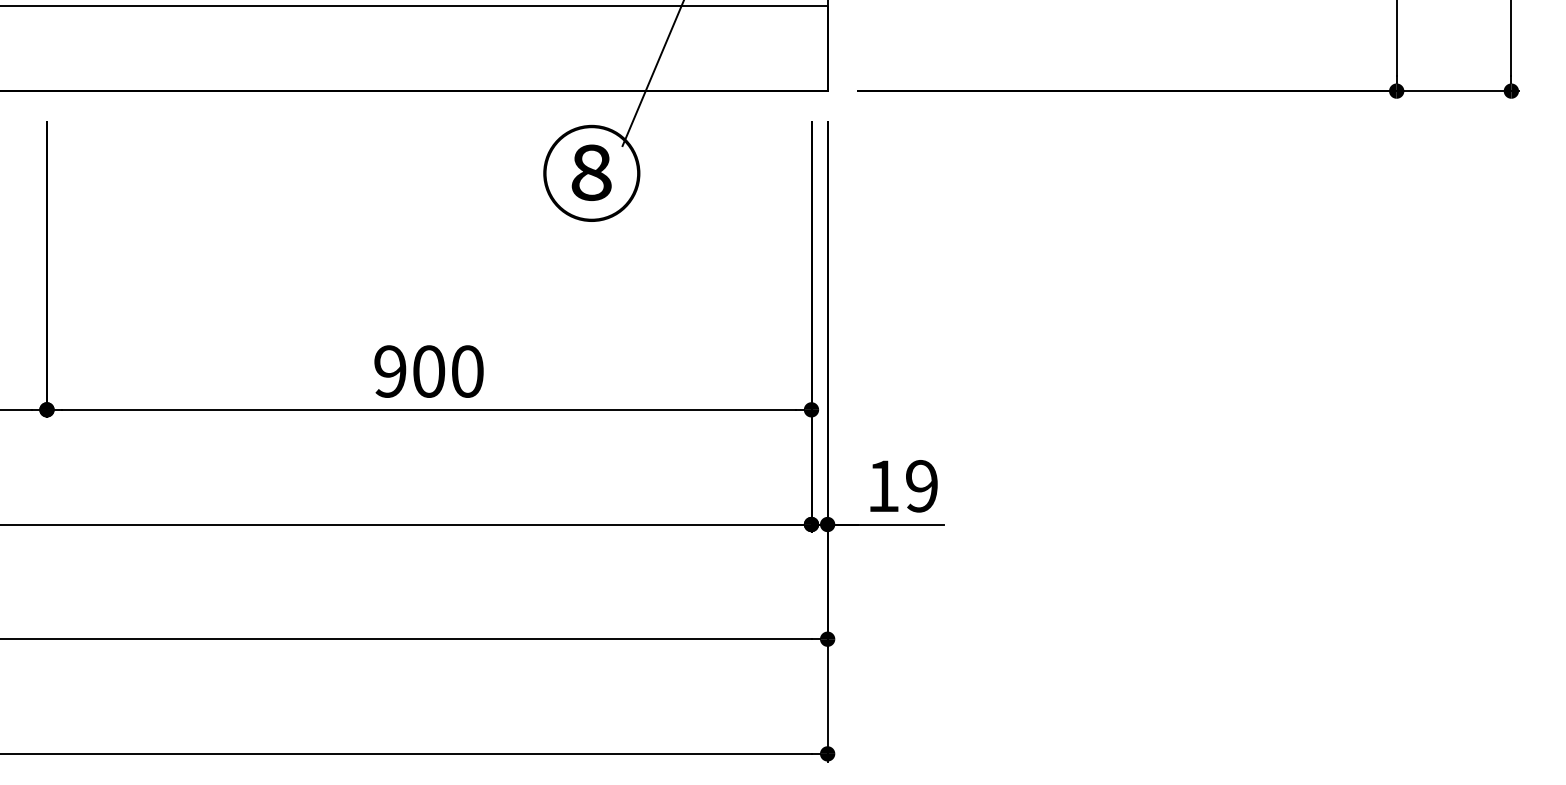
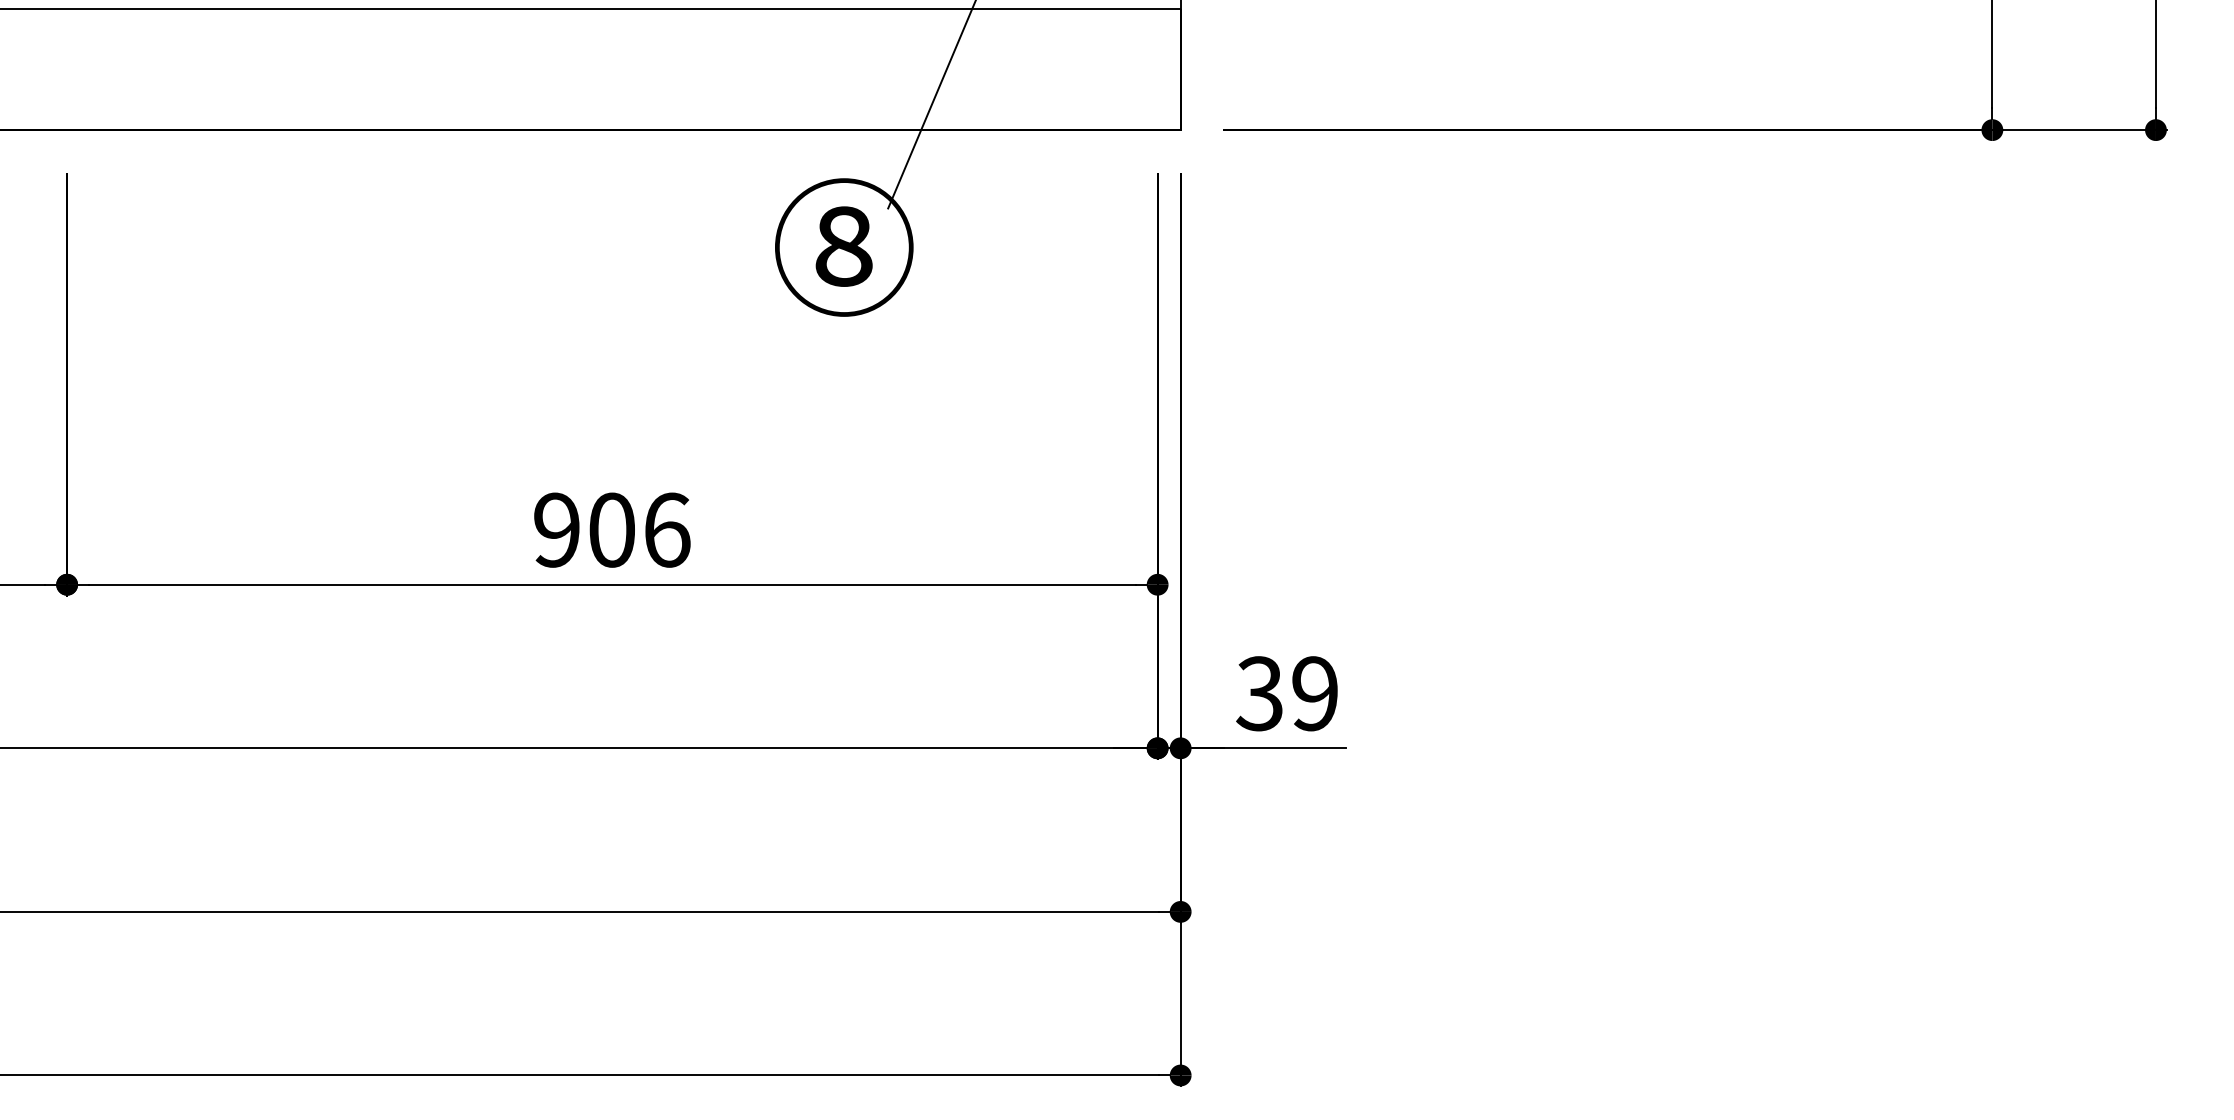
text: (468, 371) -> (668, 530), 900 -> 906
text: (882, 486) -> (1258, 694), 19 -> 39

